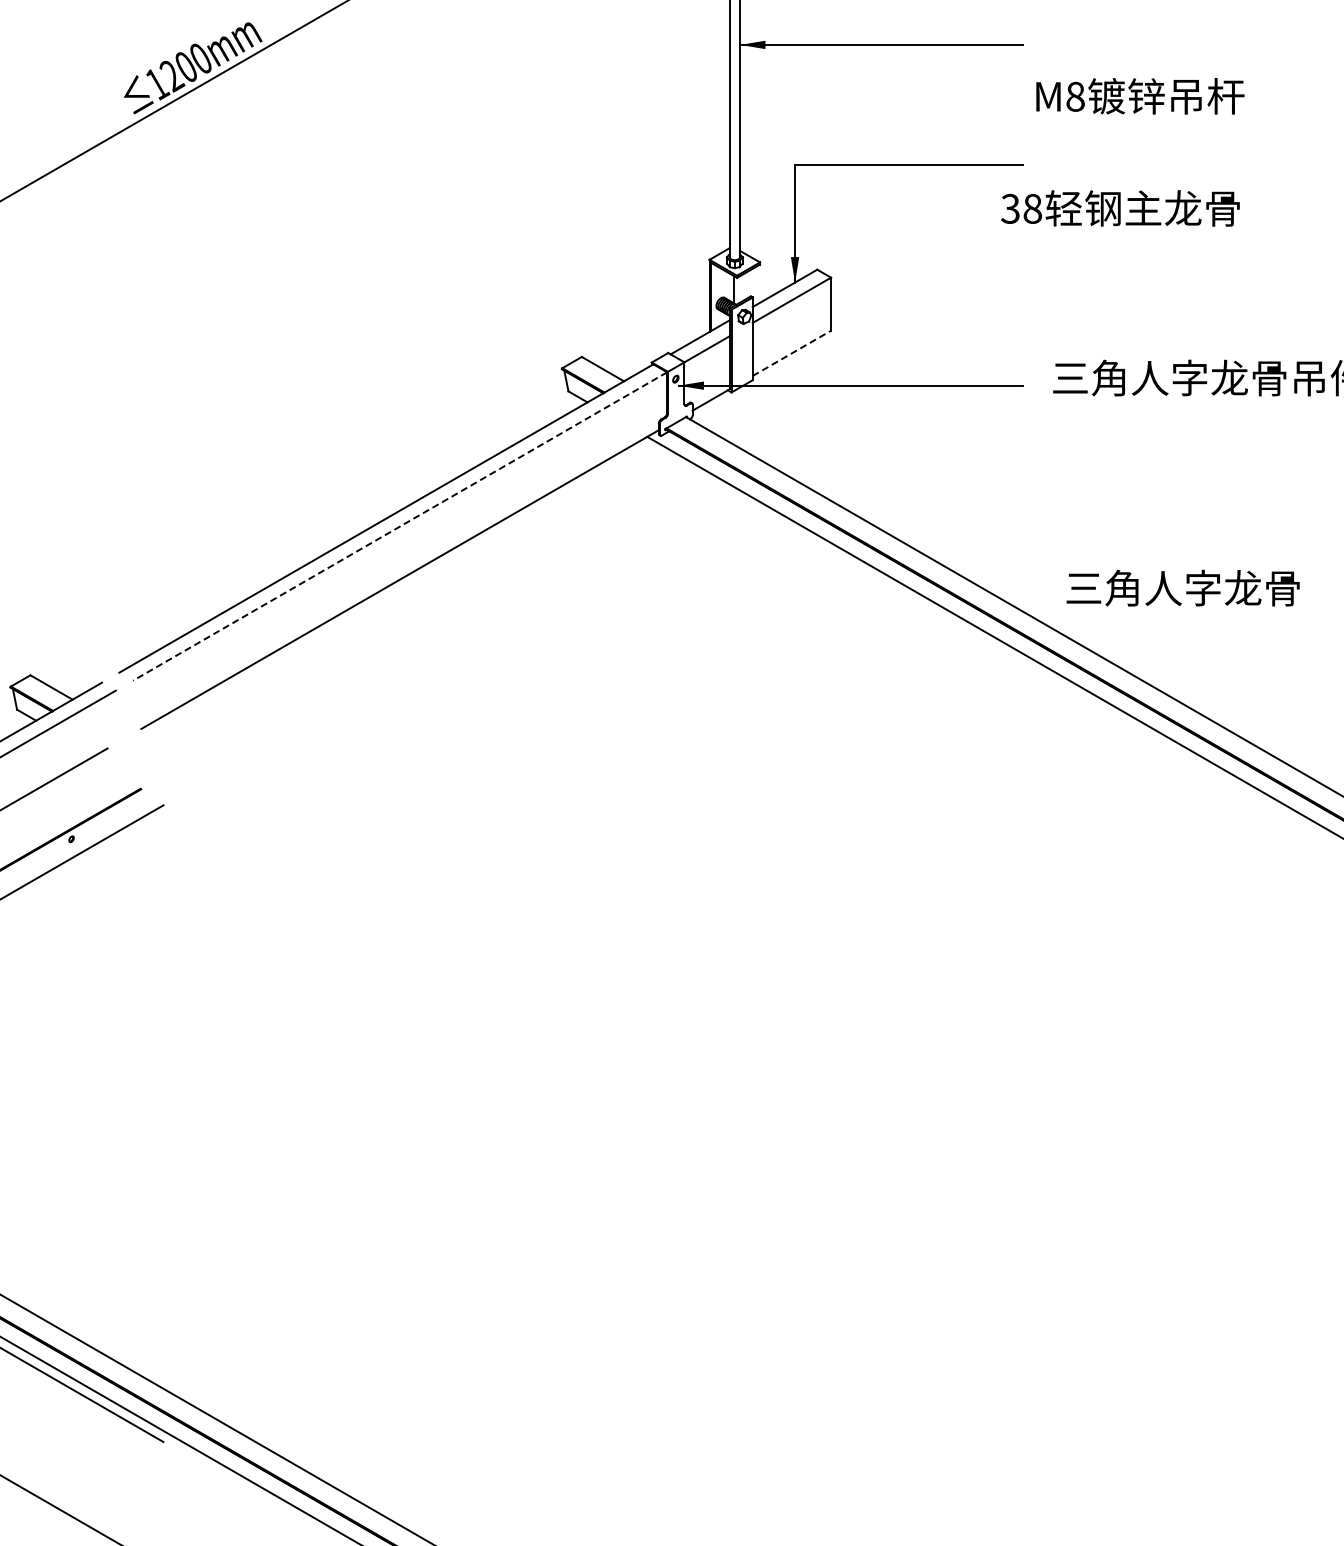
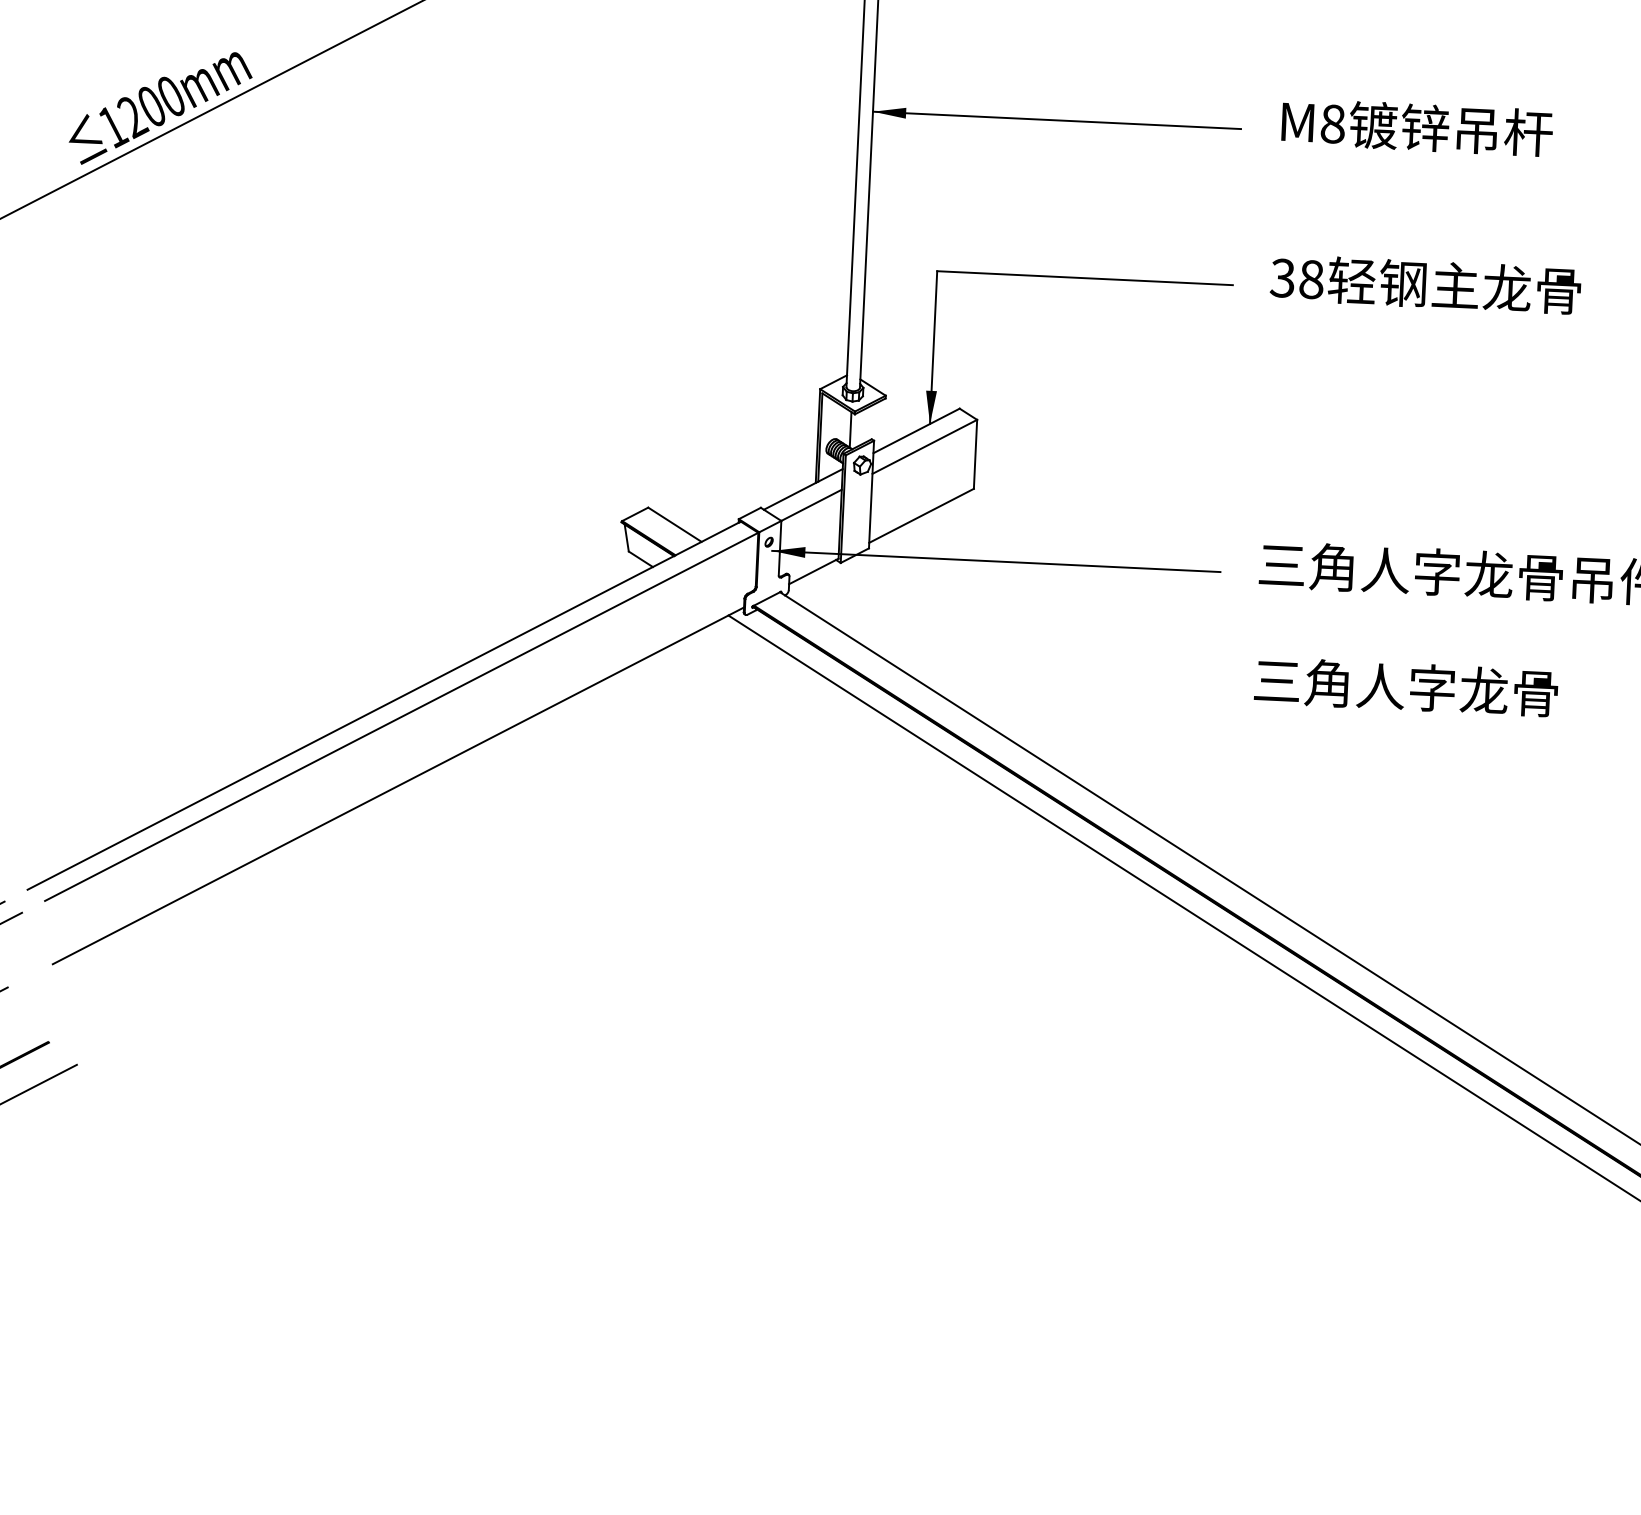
text: (1140, 96) -> (1417, 127), moved
text: (1120, 208) -> (1425, 284), moved
line: (792, 353) -> (922, 516), dashed -> solid
line: (399, 526) -> (400, 716), dashed -> solid
text: (1182, 587) -> (1405, 686), moved

